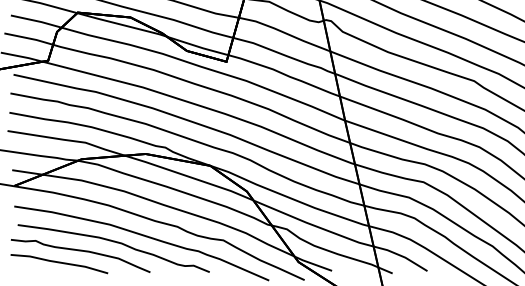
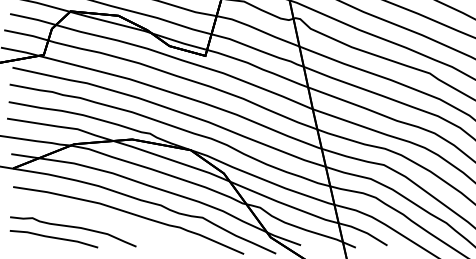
curve: (116, 243) -> (105, 220), removed

